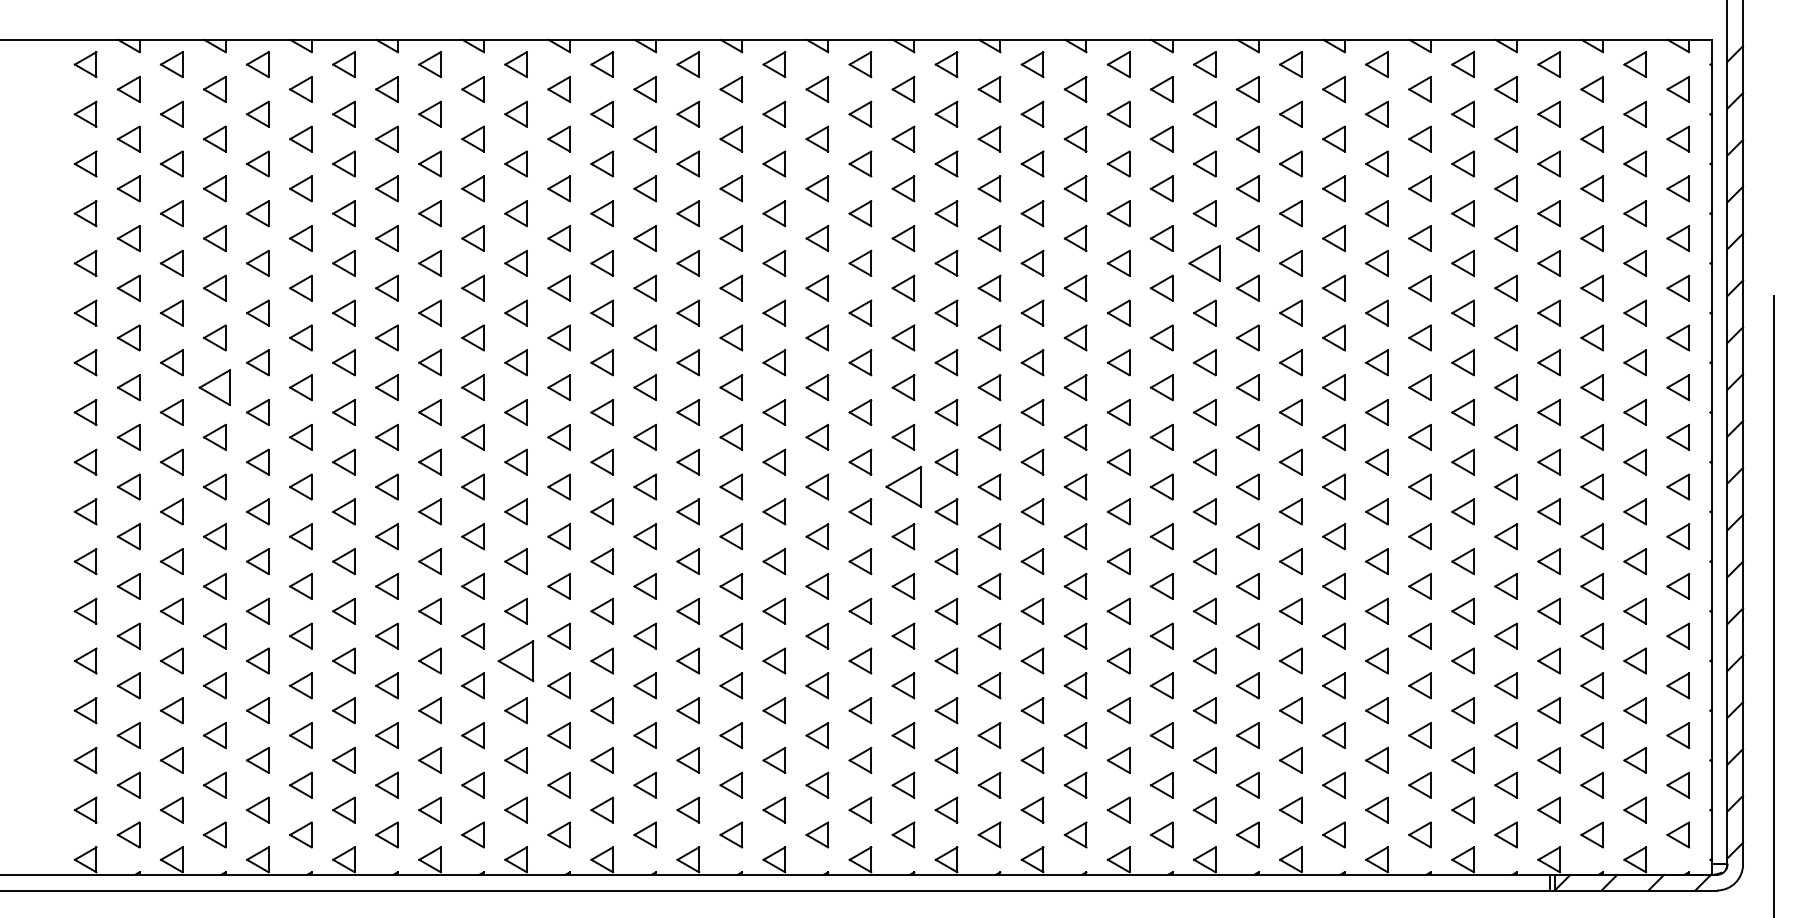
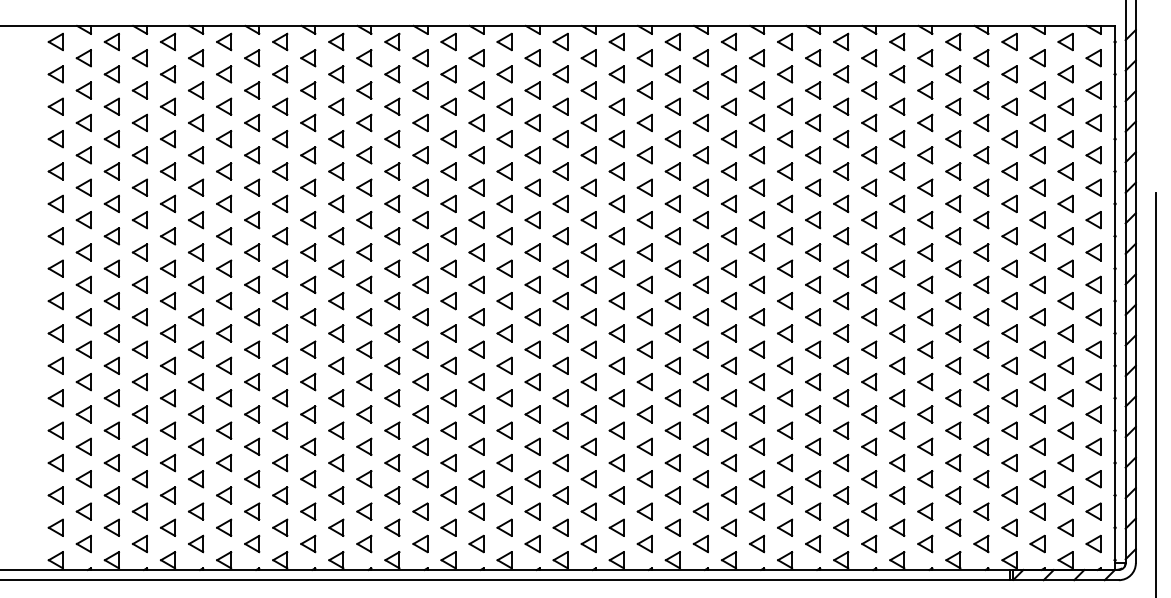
part: (1205, 263) -> (785, 171), size x0.71
part: (214, 387) -> (139, 252), size x0.71
part: (903, 487) -> (588, 317), size x0.62
part: (516, 660) -> (336, 430), size x0.62

